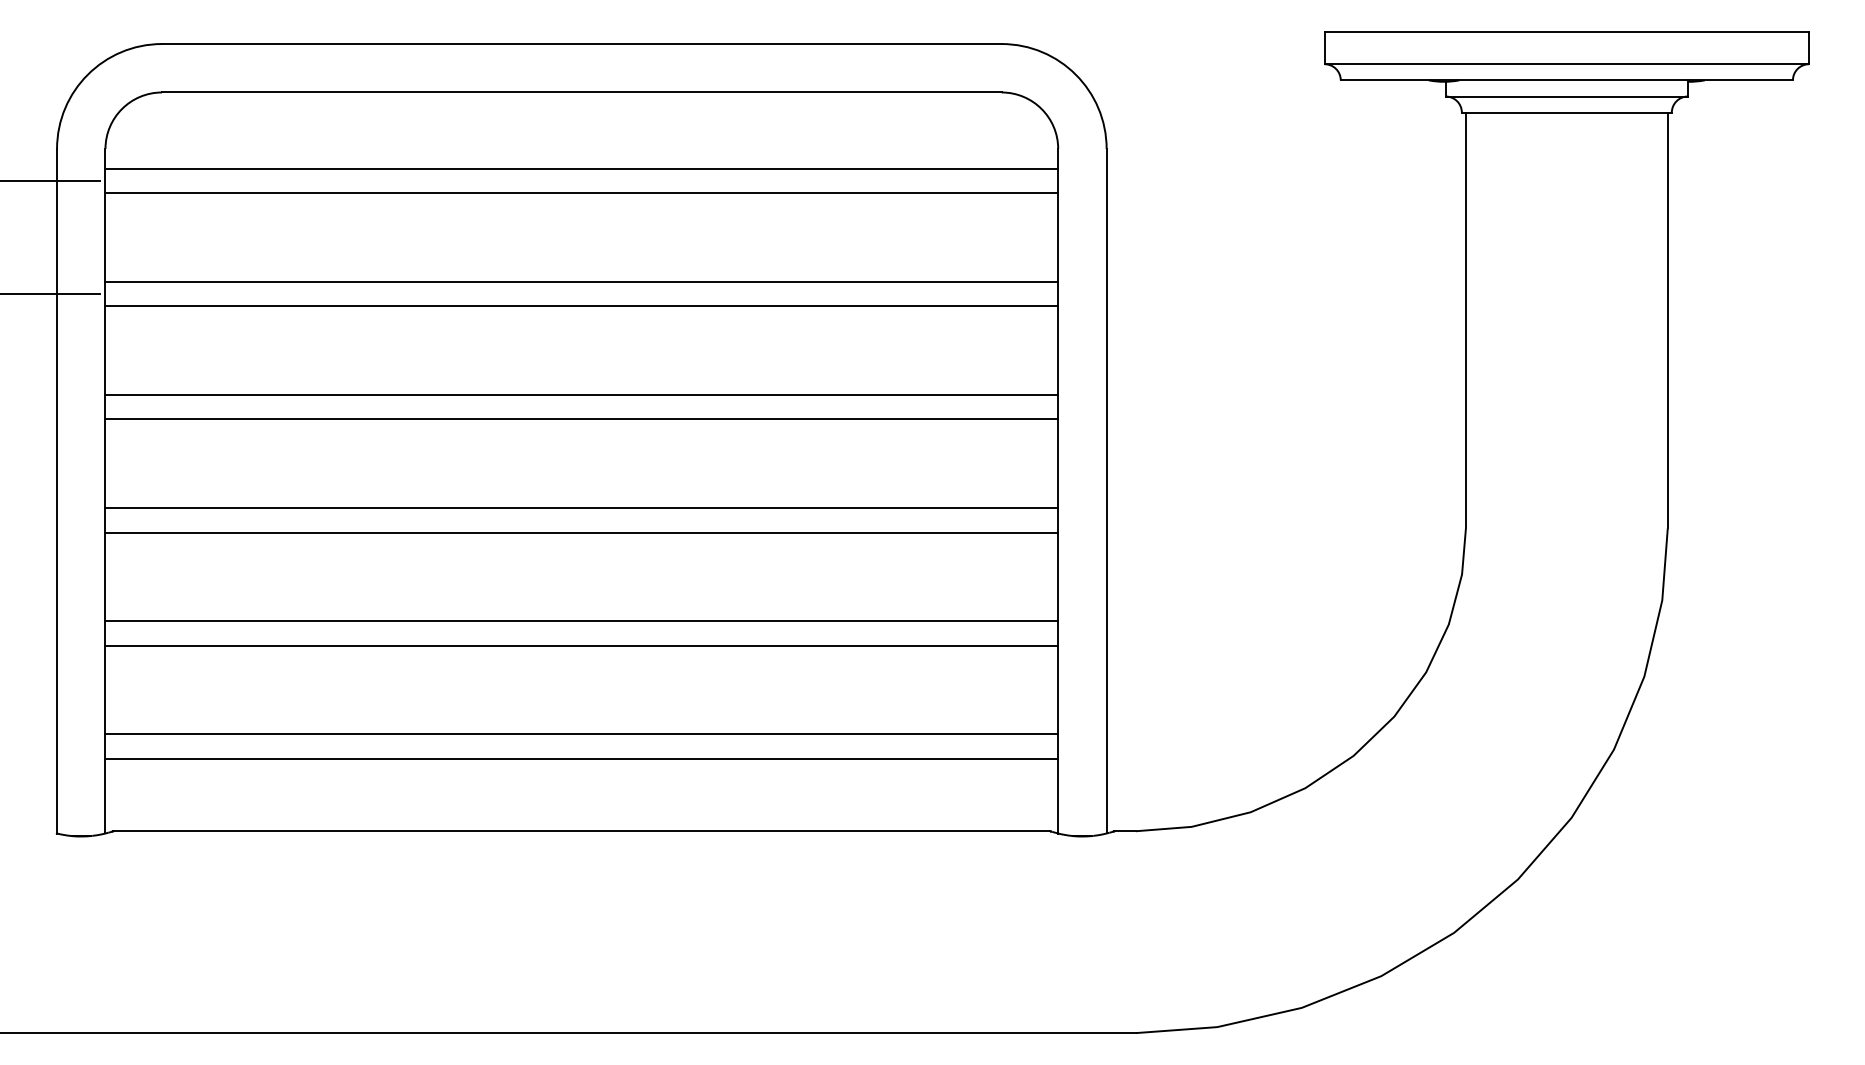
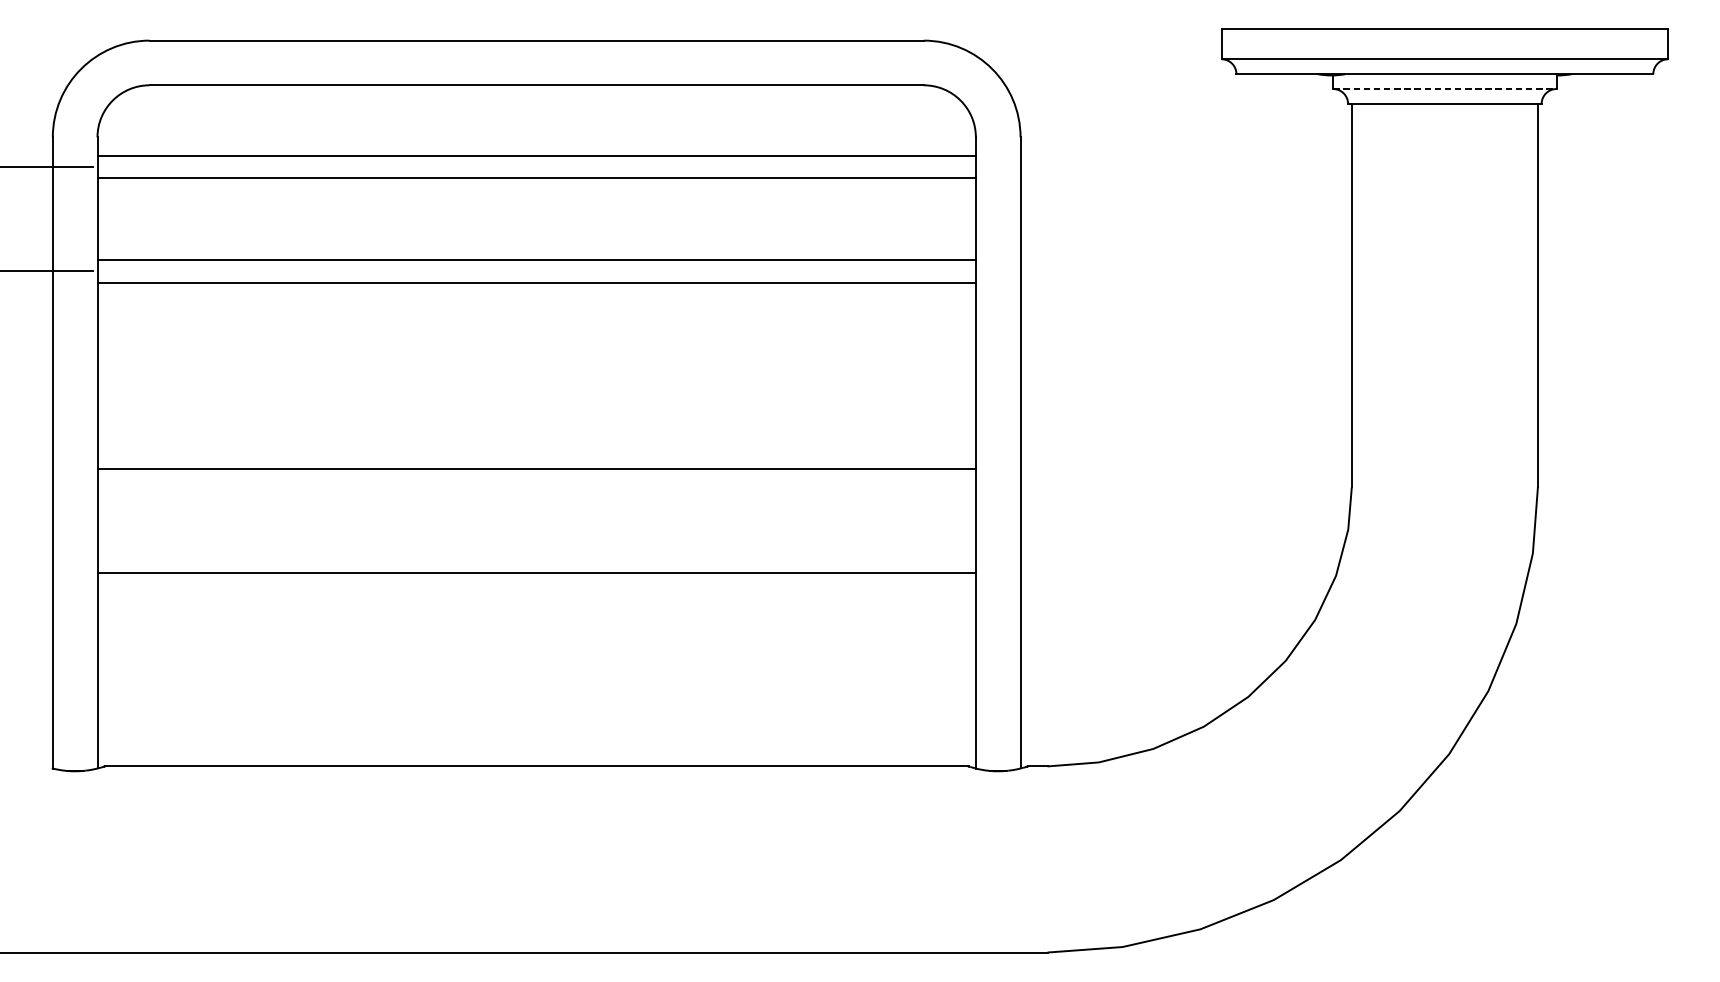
line: (1567, 96) -> (1445, 89), solid -> dashed
line: (581, 395) -> (536, 364), removed
line: (581, 419) -> (536, 386), removed
line: (581, 532) -> (536, 491), removed
line: (581, 645) -> (536, 595), removed
line: (581, 734) -> (536, 677), removed
line: (581, 758) -> (536, 699), removed

